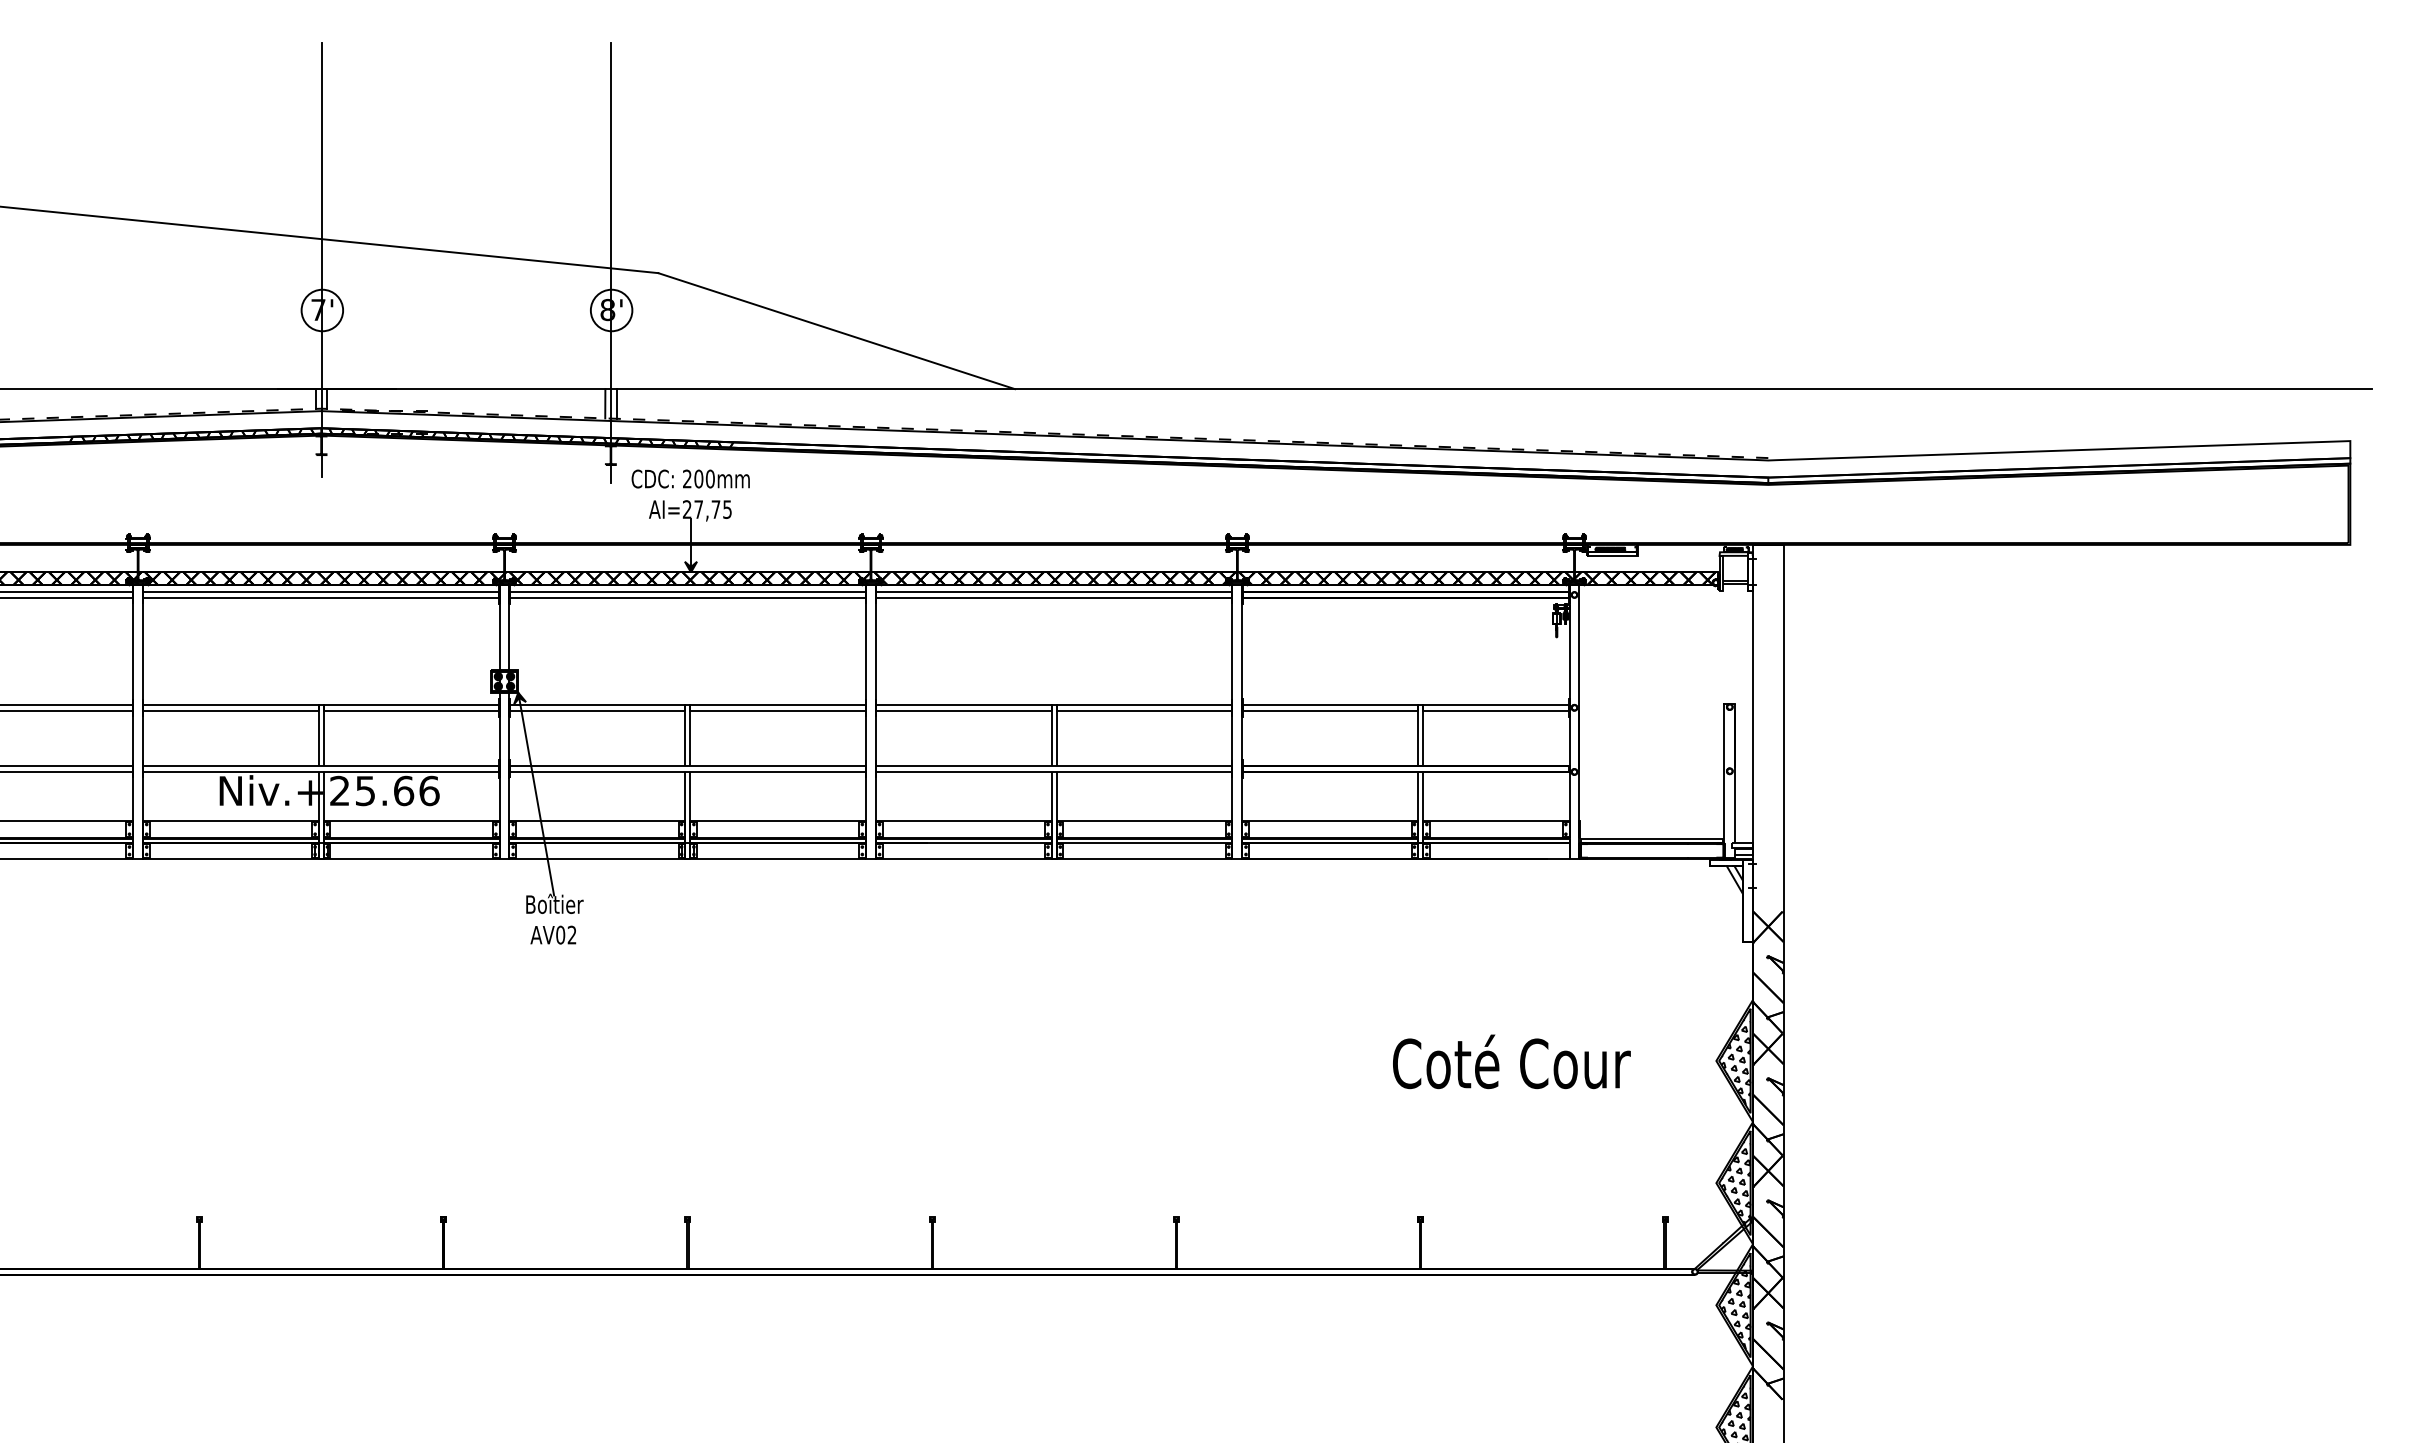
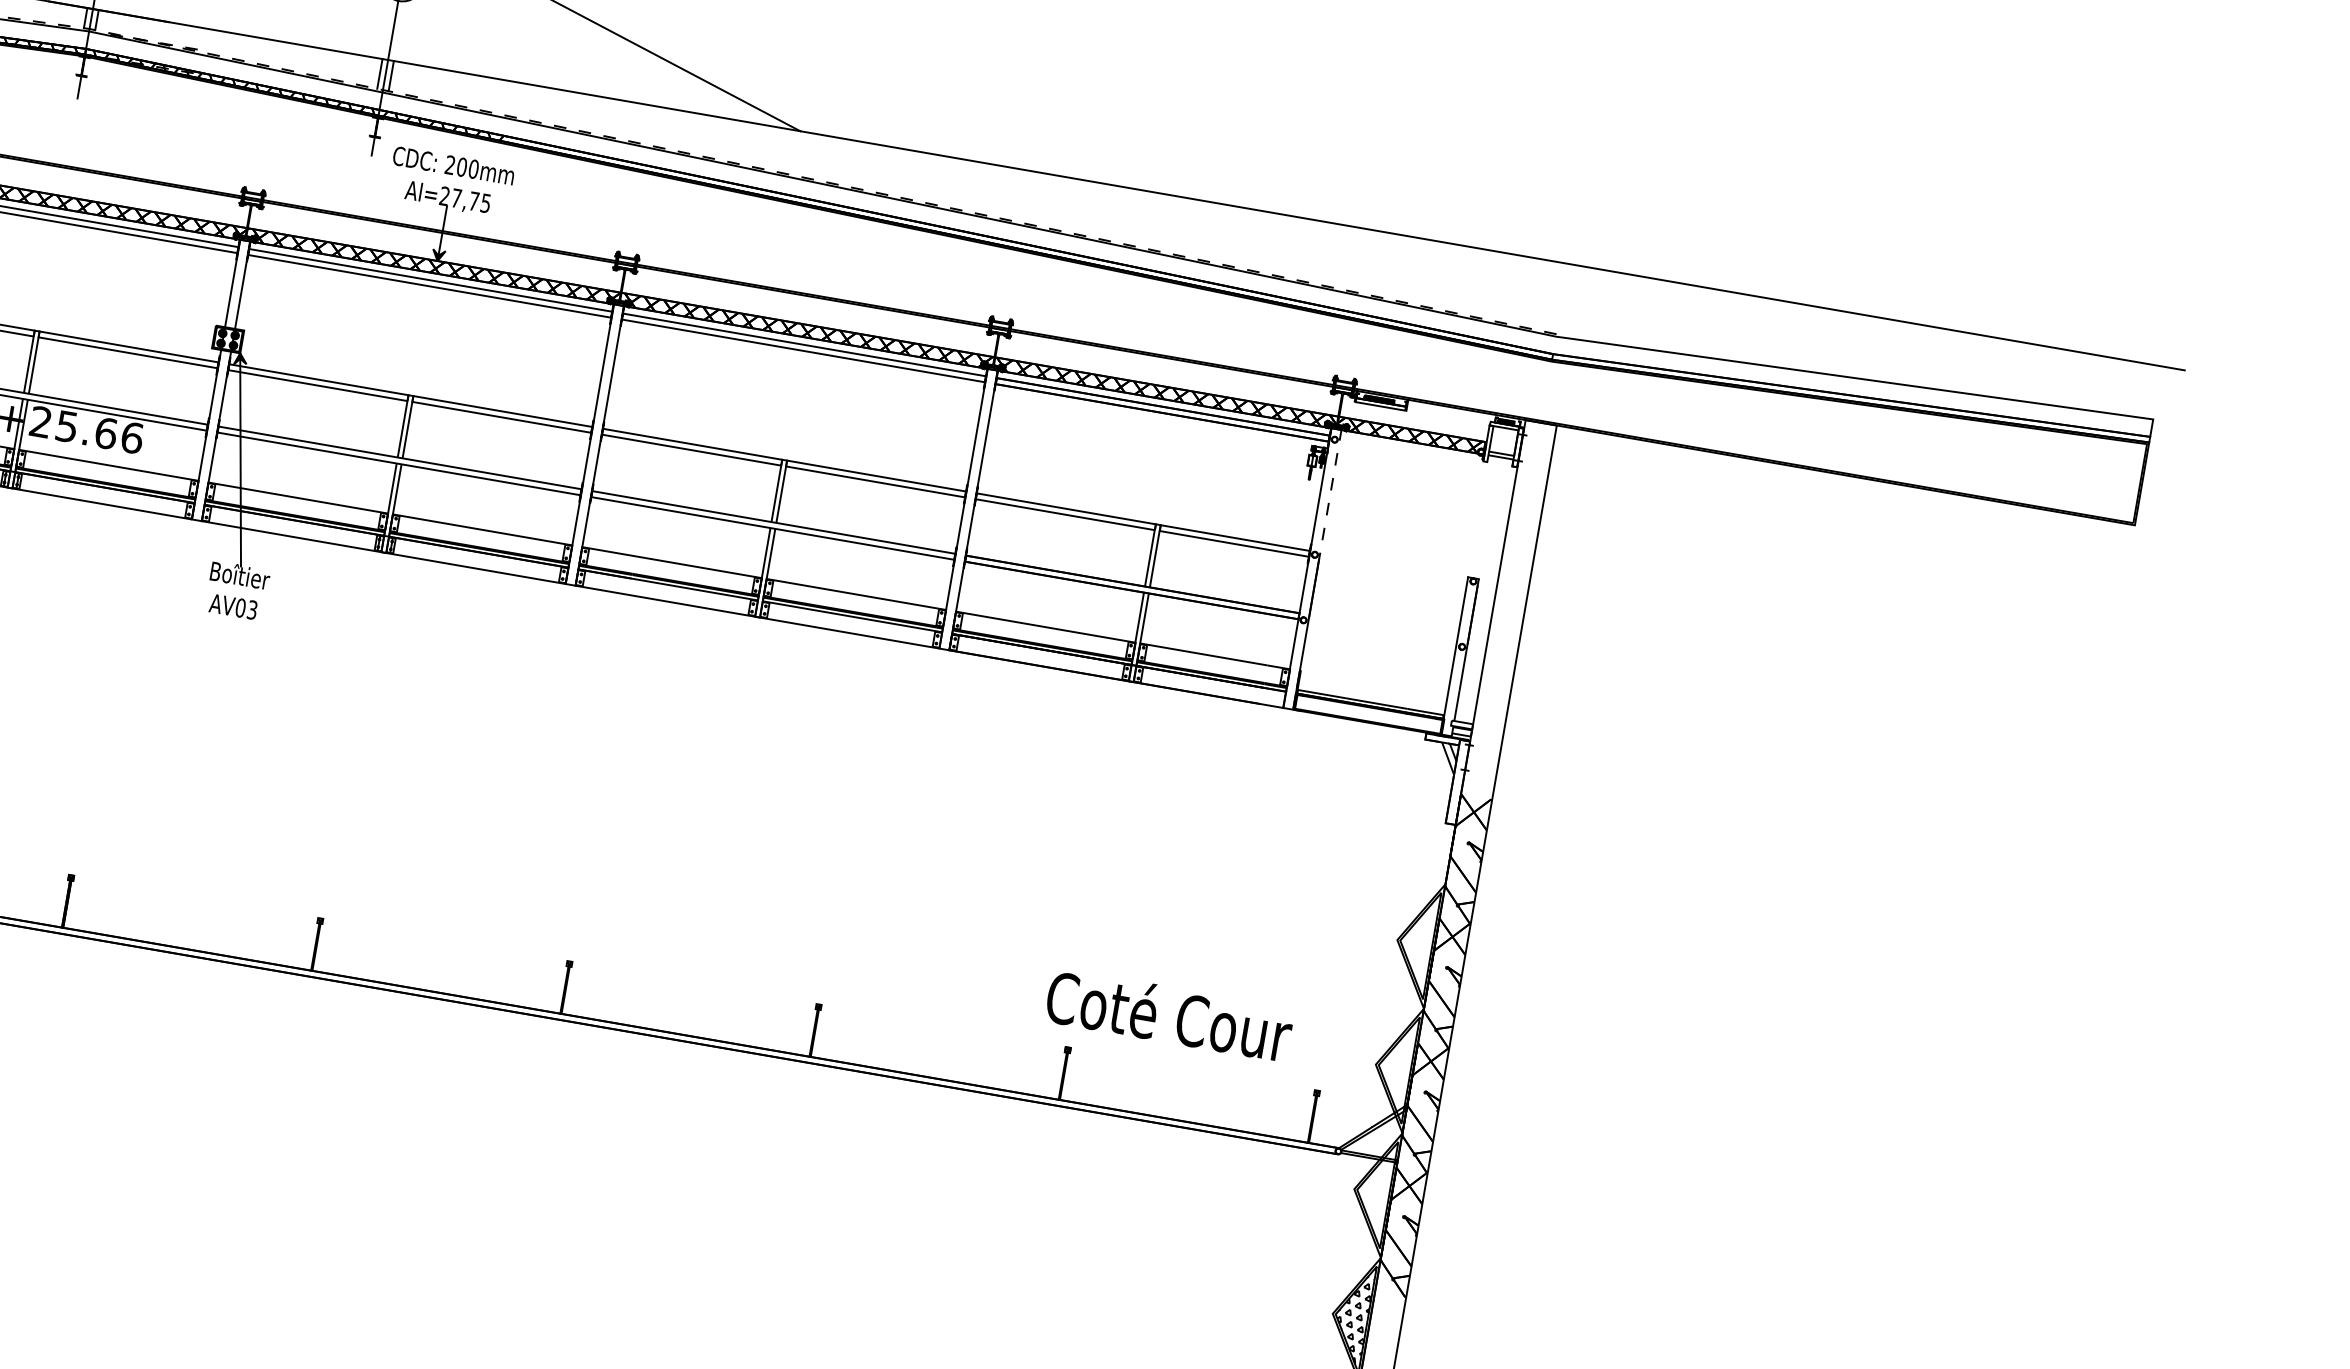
line: (1579, 644) -> (1331, 491), solid -> dashed
text: (571, 935) -> (251, 610), AV02 -> AV03
hatch: (1735, 1057) -> (1417, 939), removed
text: (1511, 1061) -> (1169, 1014), moved
hatch: (1735, 1179) -> (1396, 1064), removed
hatch: (1735, 1302) -> (1374, 1189), removed

